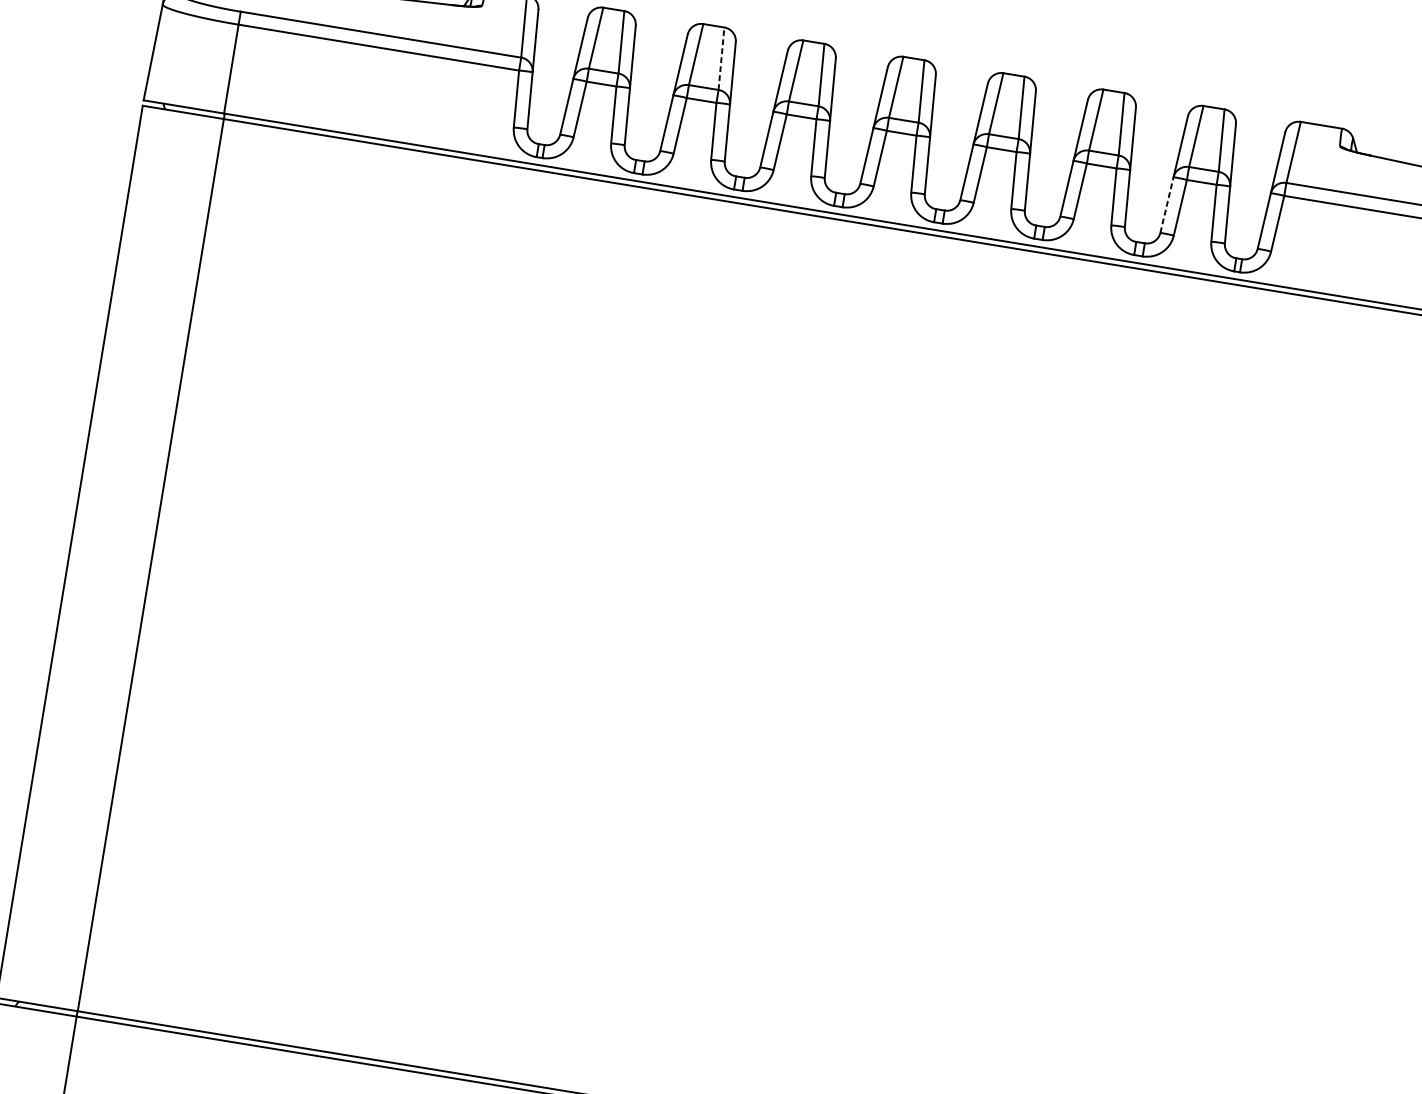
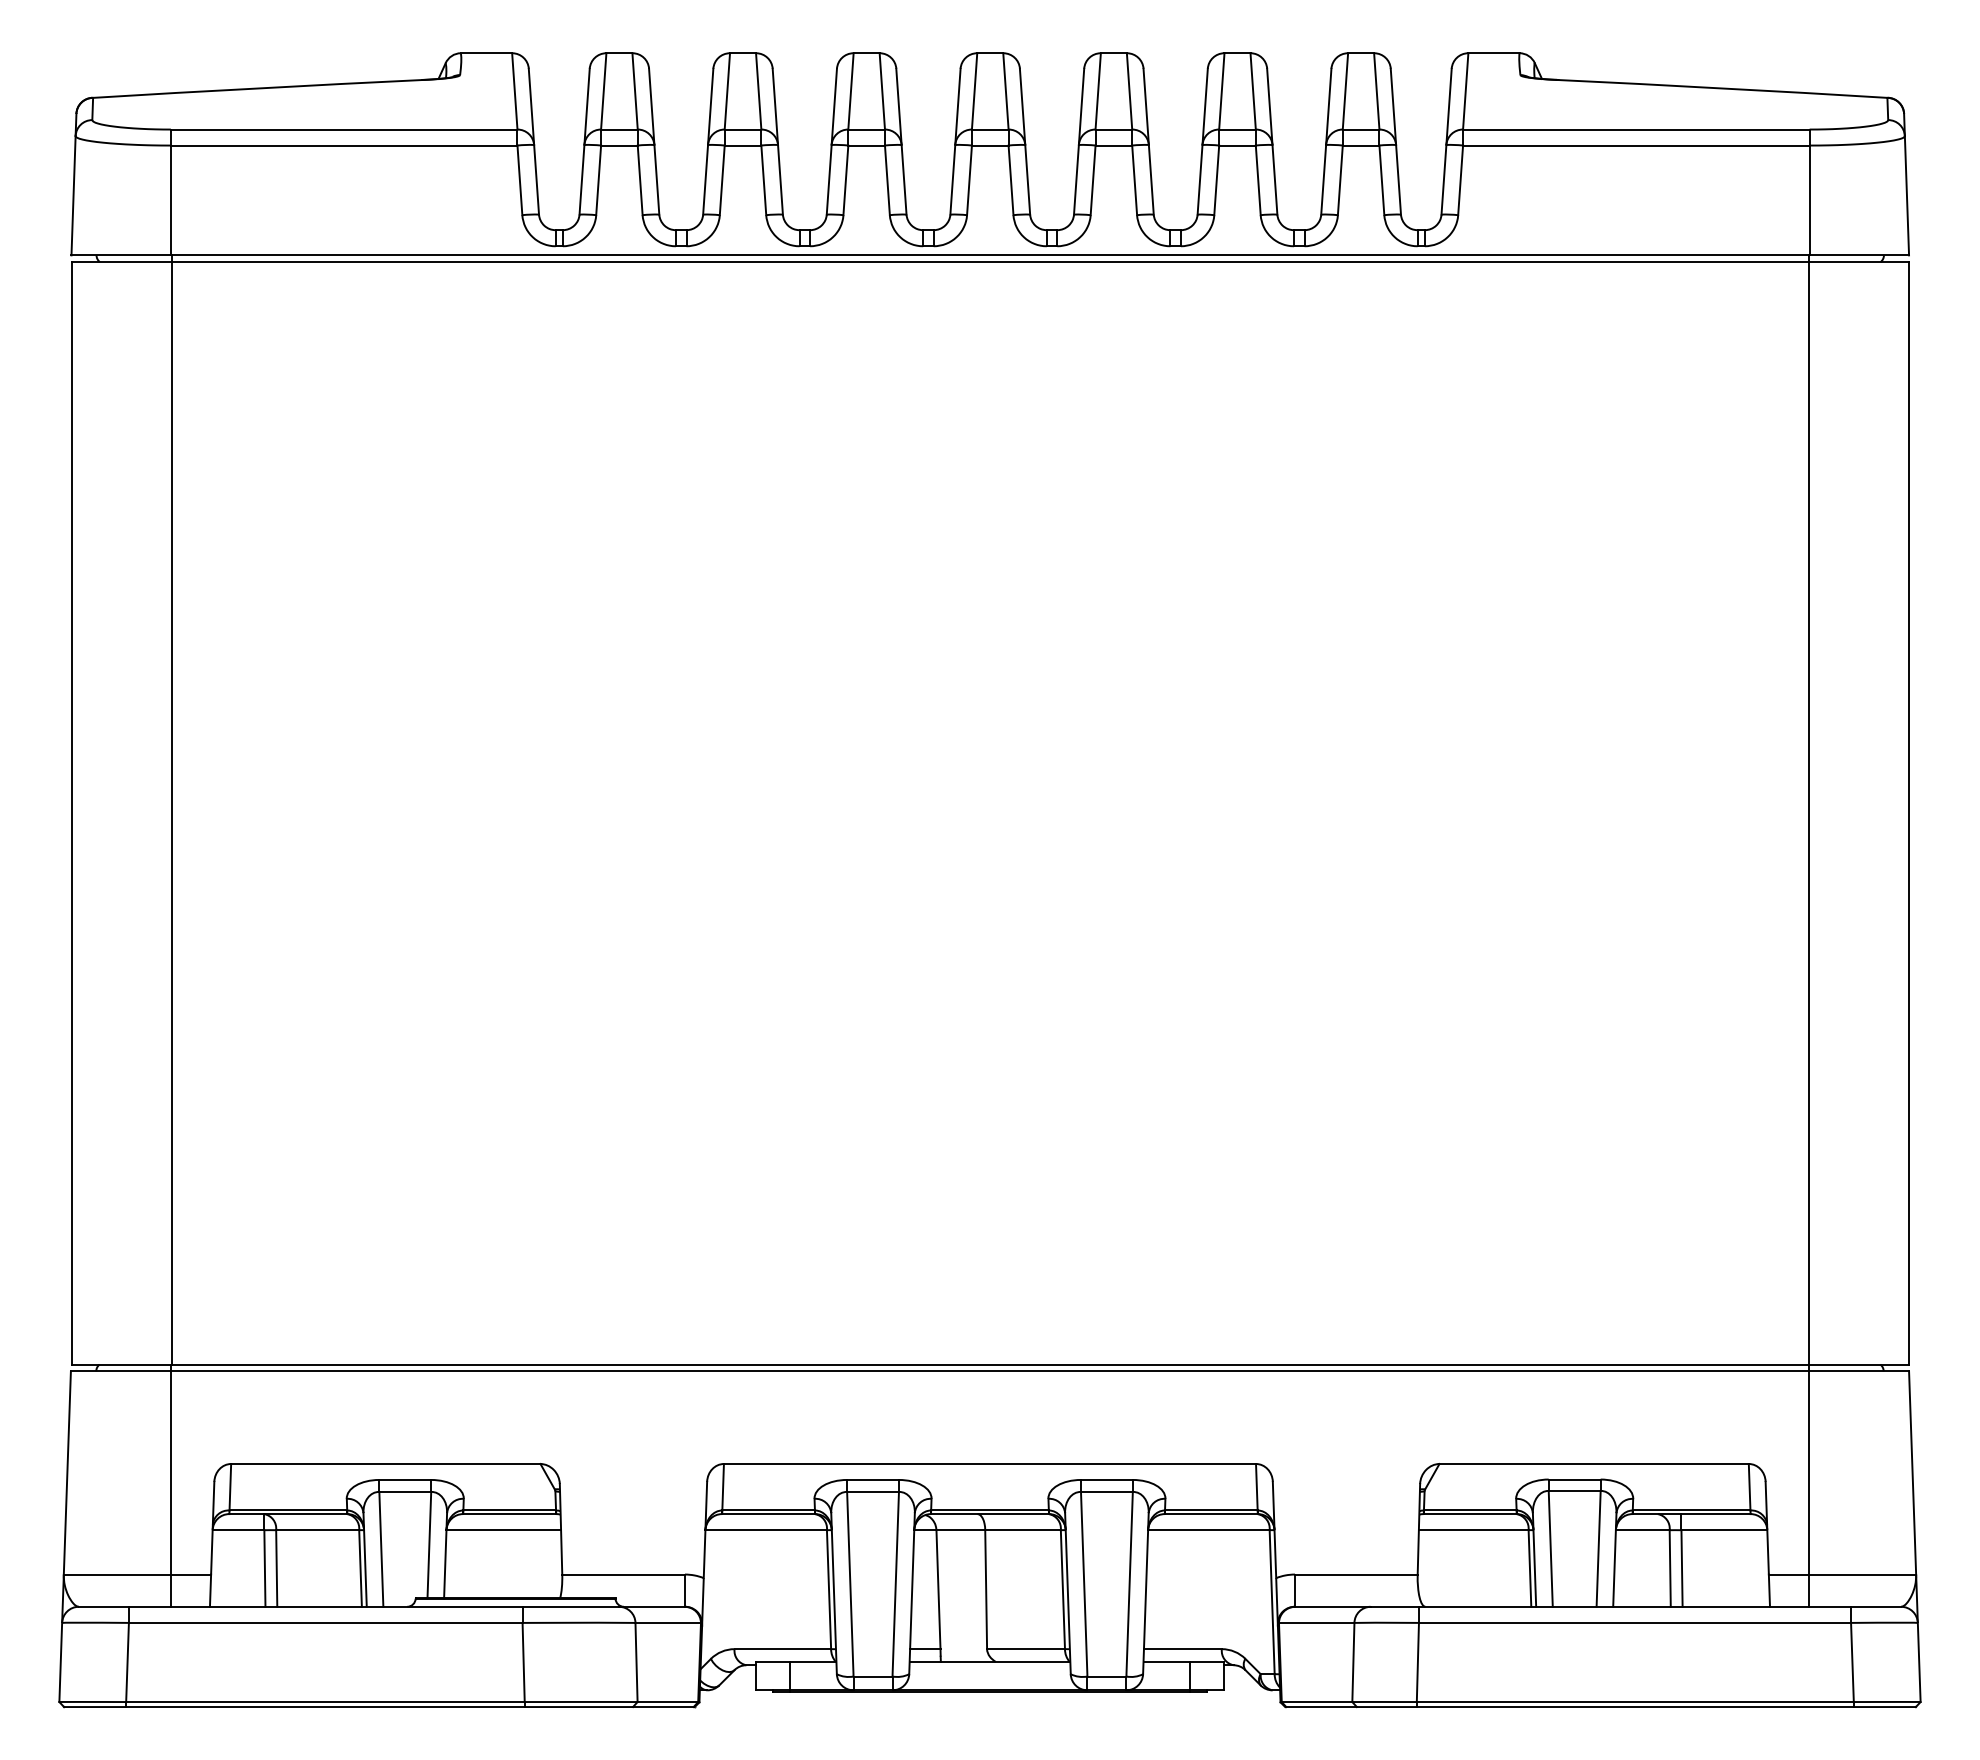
line: (721, 57) -> (758, 90), dashed -> solid
line: (1166, 204) -> (1323, 179), dashed -> solid

